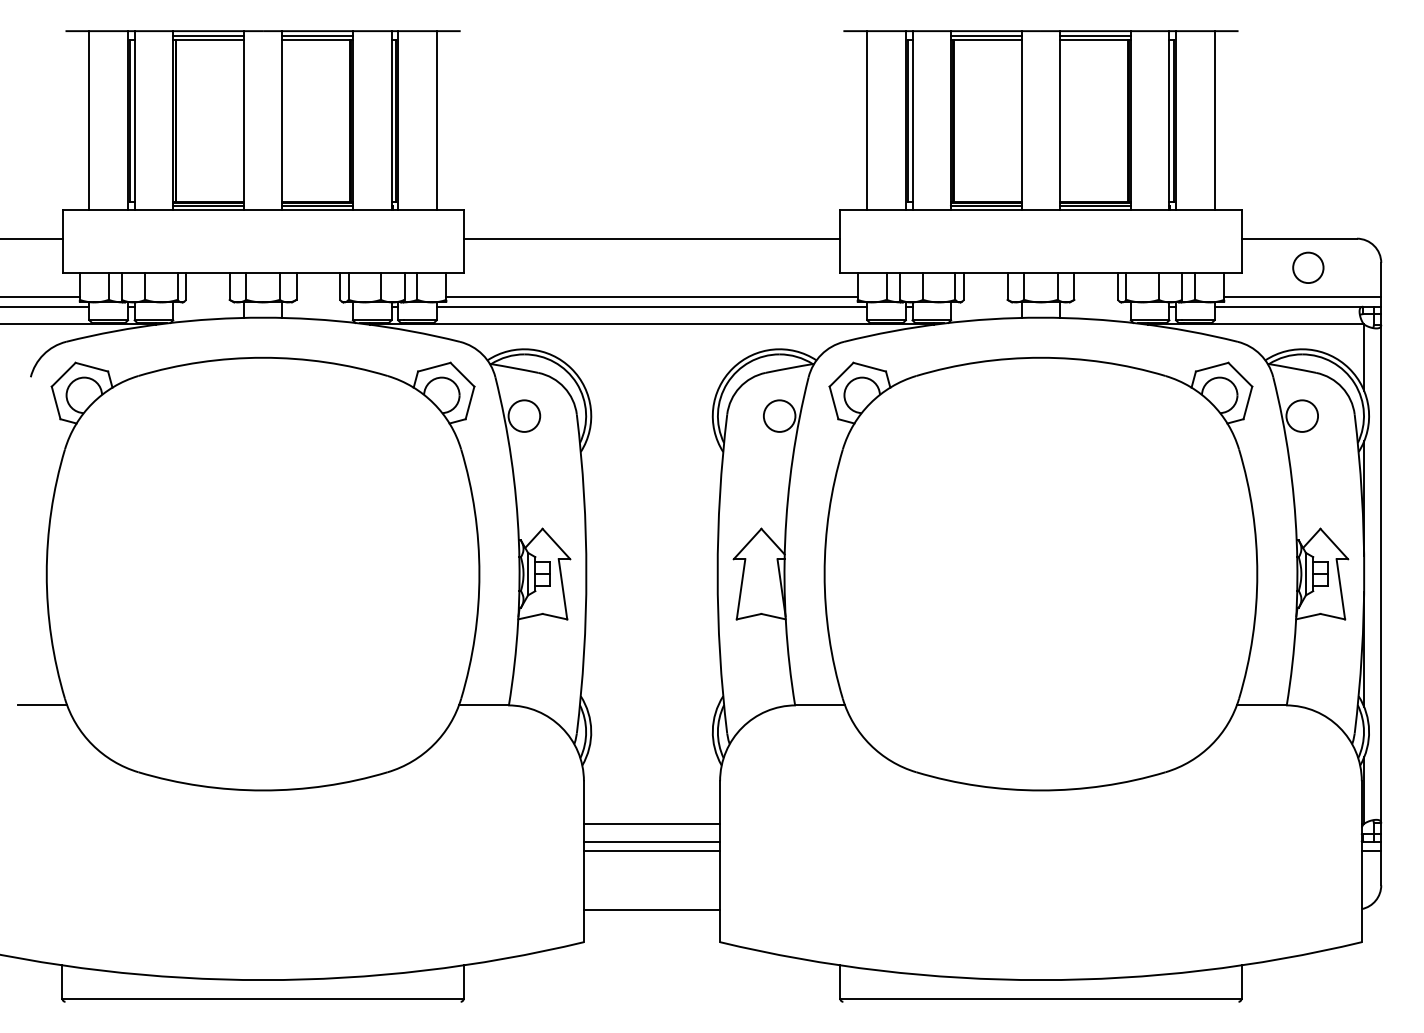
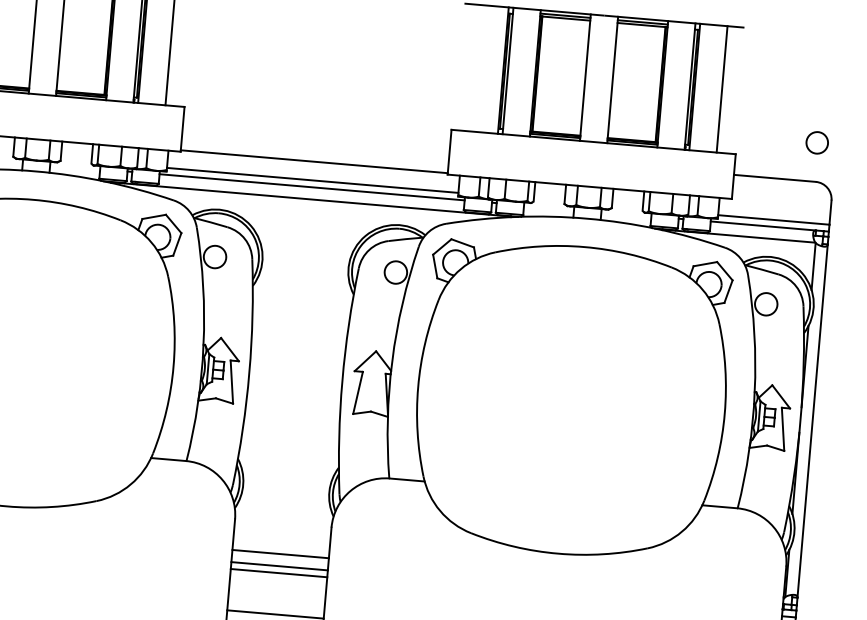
line: (867, 120) -> (476, 68), removed
line: (651, 238) -> (313, 161), moved
circle: (1308, 267) -> (817, 142), moved

